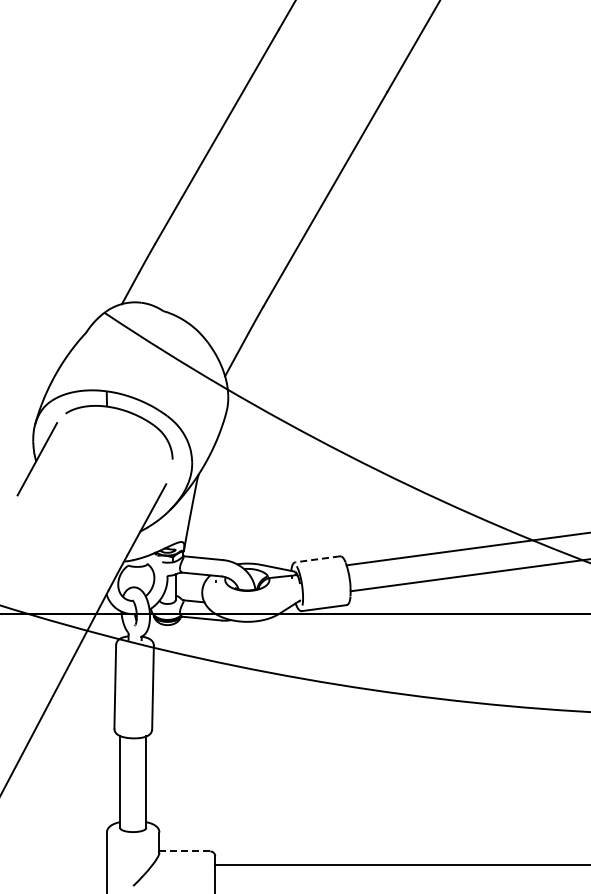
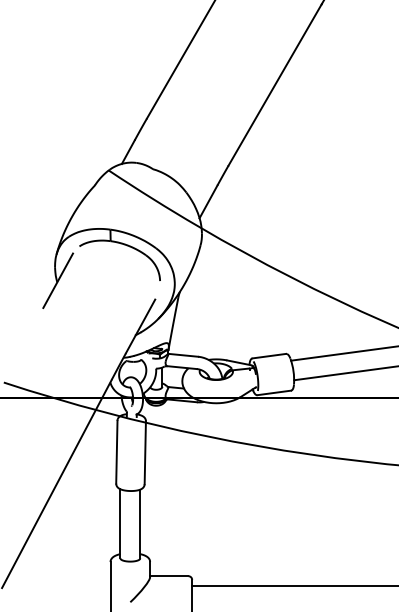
line: (317, 559) -> (269, 356), dashed -> solid
line: (184, 851) -> (169, 576), dashed -> solid

